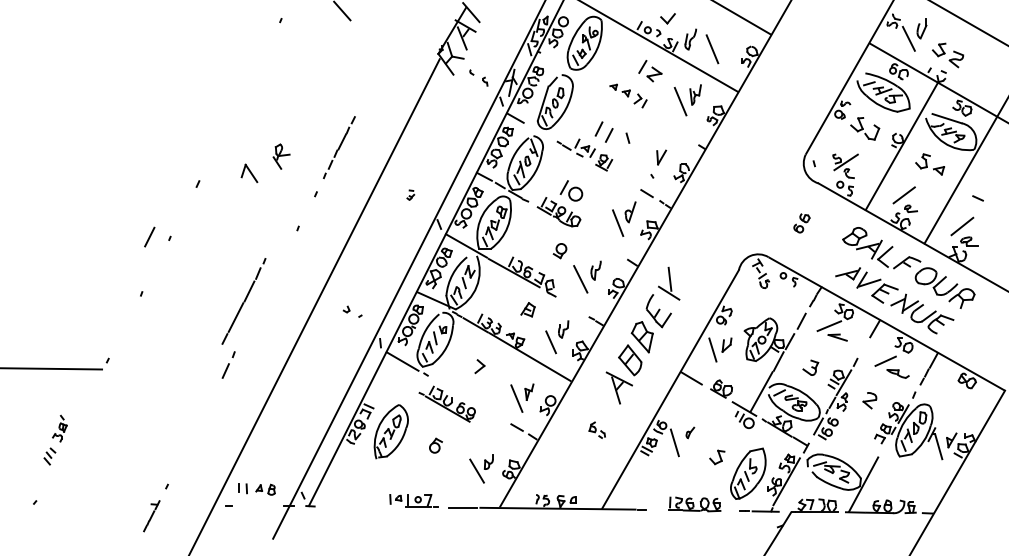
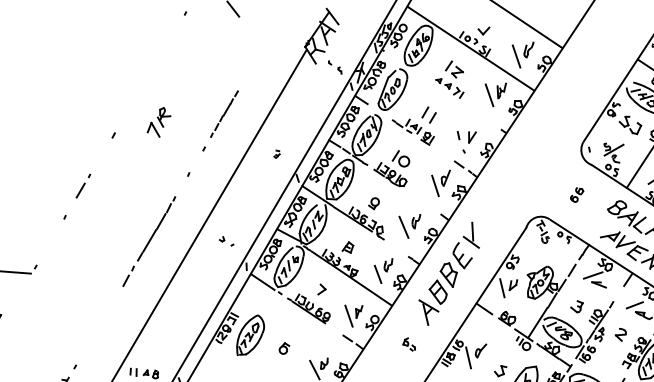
part: (690, 39) -> (528, 49), moved
part: (650, 71) -> (454, 69), moved
line: (627, 137) -> (458, 135), moved
part: (281, 156) -> (164, 117), moved
line: (149, 236) -> (80, 190), moved
part: (559, 251) -> (373, 203), moved
part: (243, 301) -> (156, 228), moved
part: (527, 309) -> (347, 247), moved
part: (446, 403) -> (308, 308), moved
part: (690, 432) -> (481, 350), size x1.67

